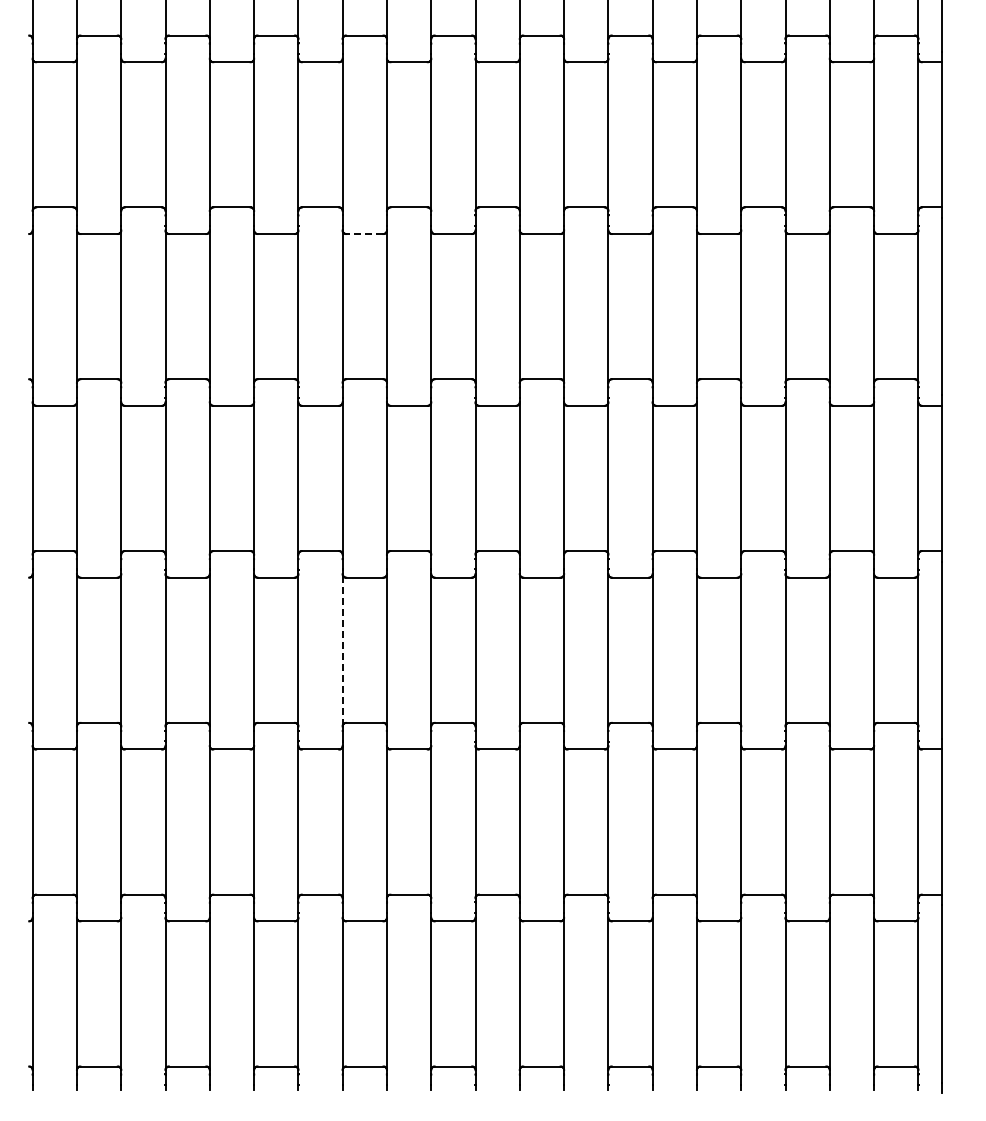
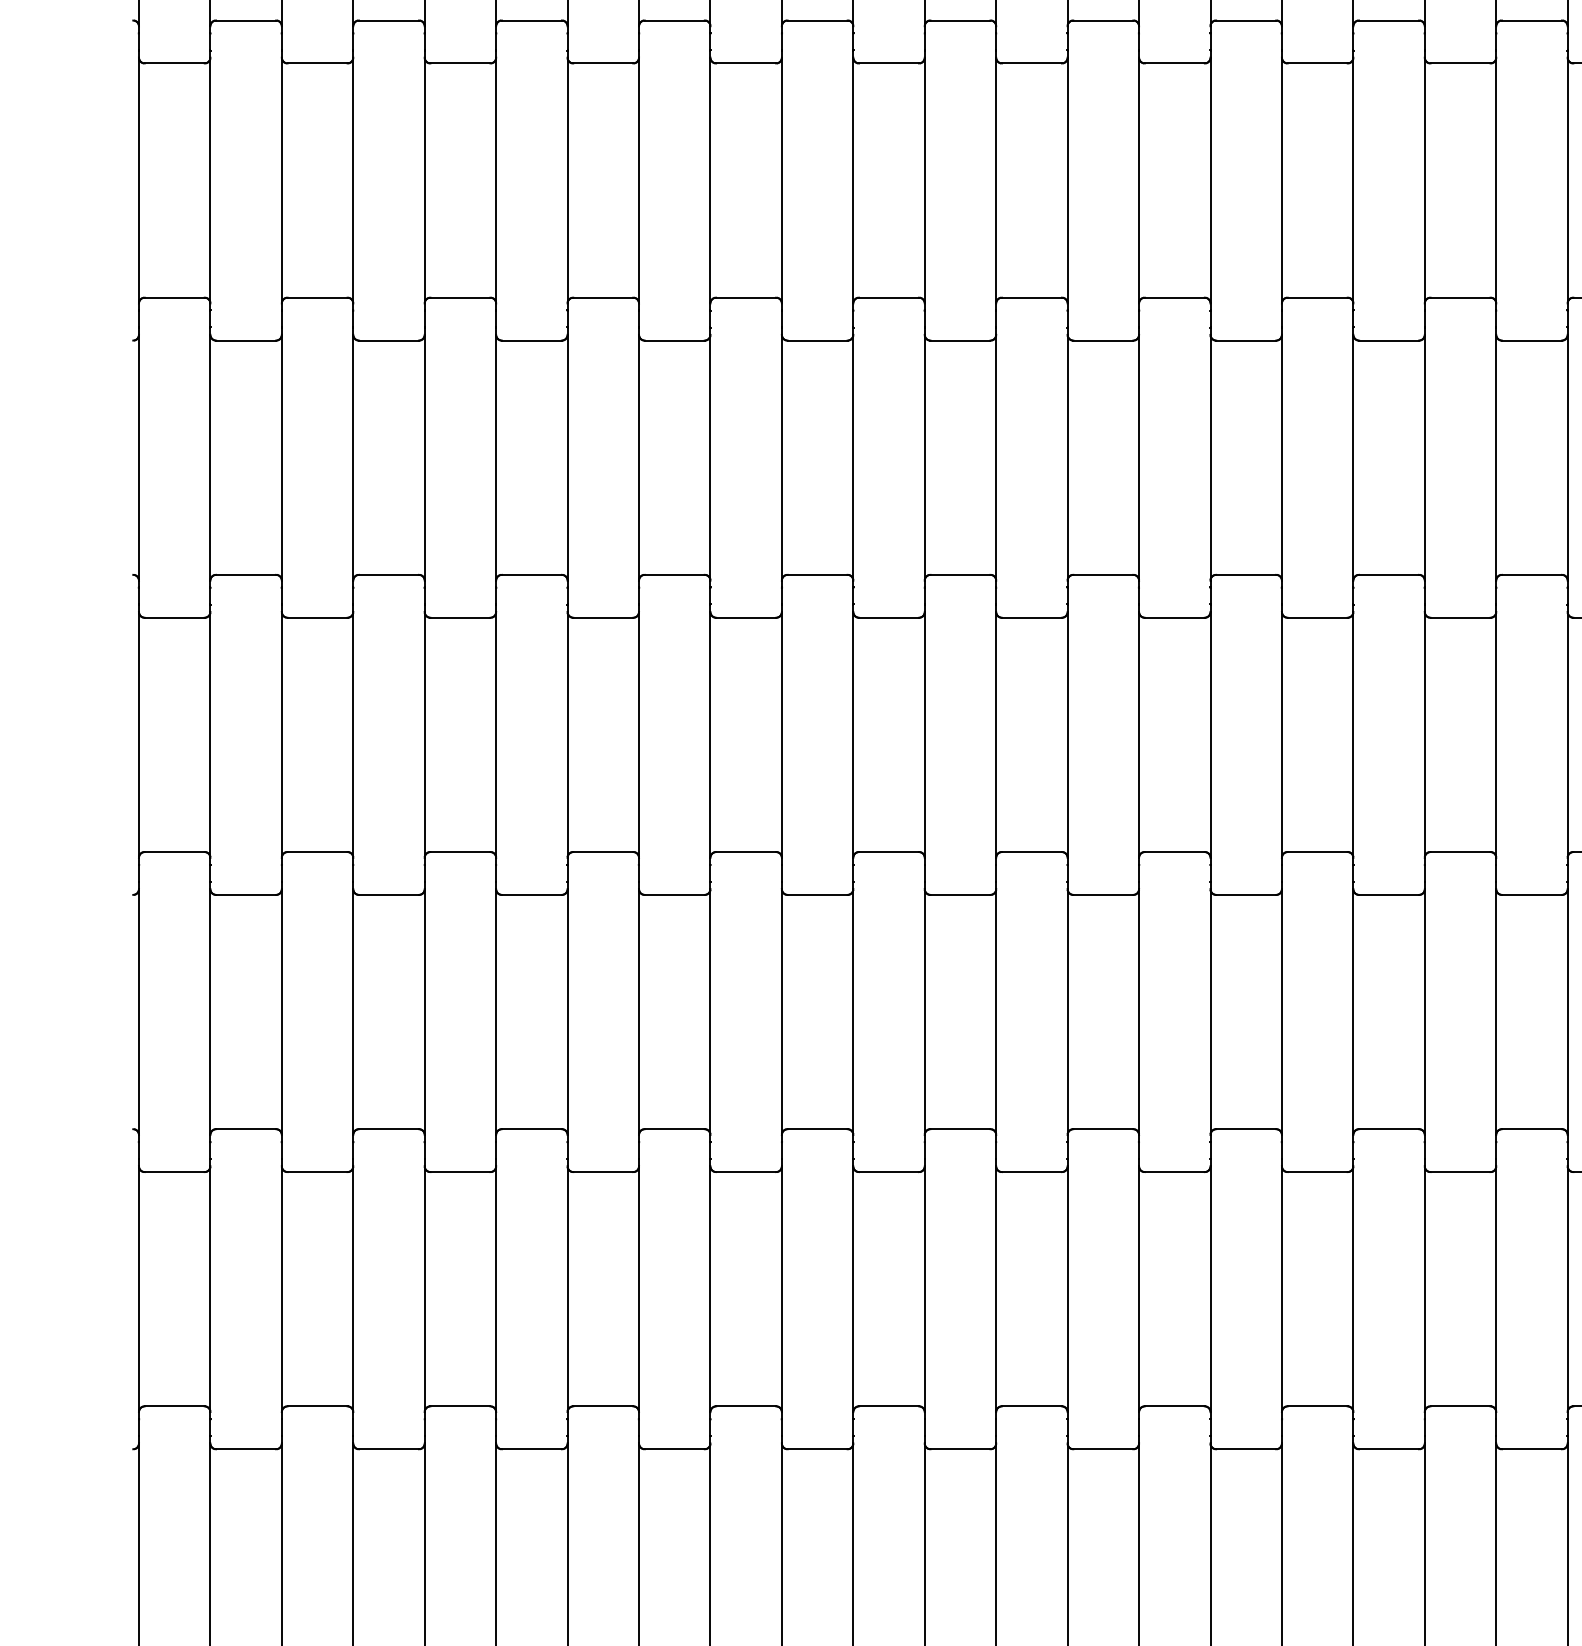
line: (364, 234) -> (674, 341), dashed -> solid
line: (342, 649) -> (638, 1010), dashed -> solid

